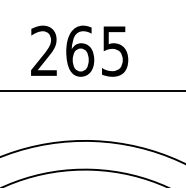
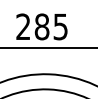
text: (78, 50) -> (41, 26), 265 -> 285

